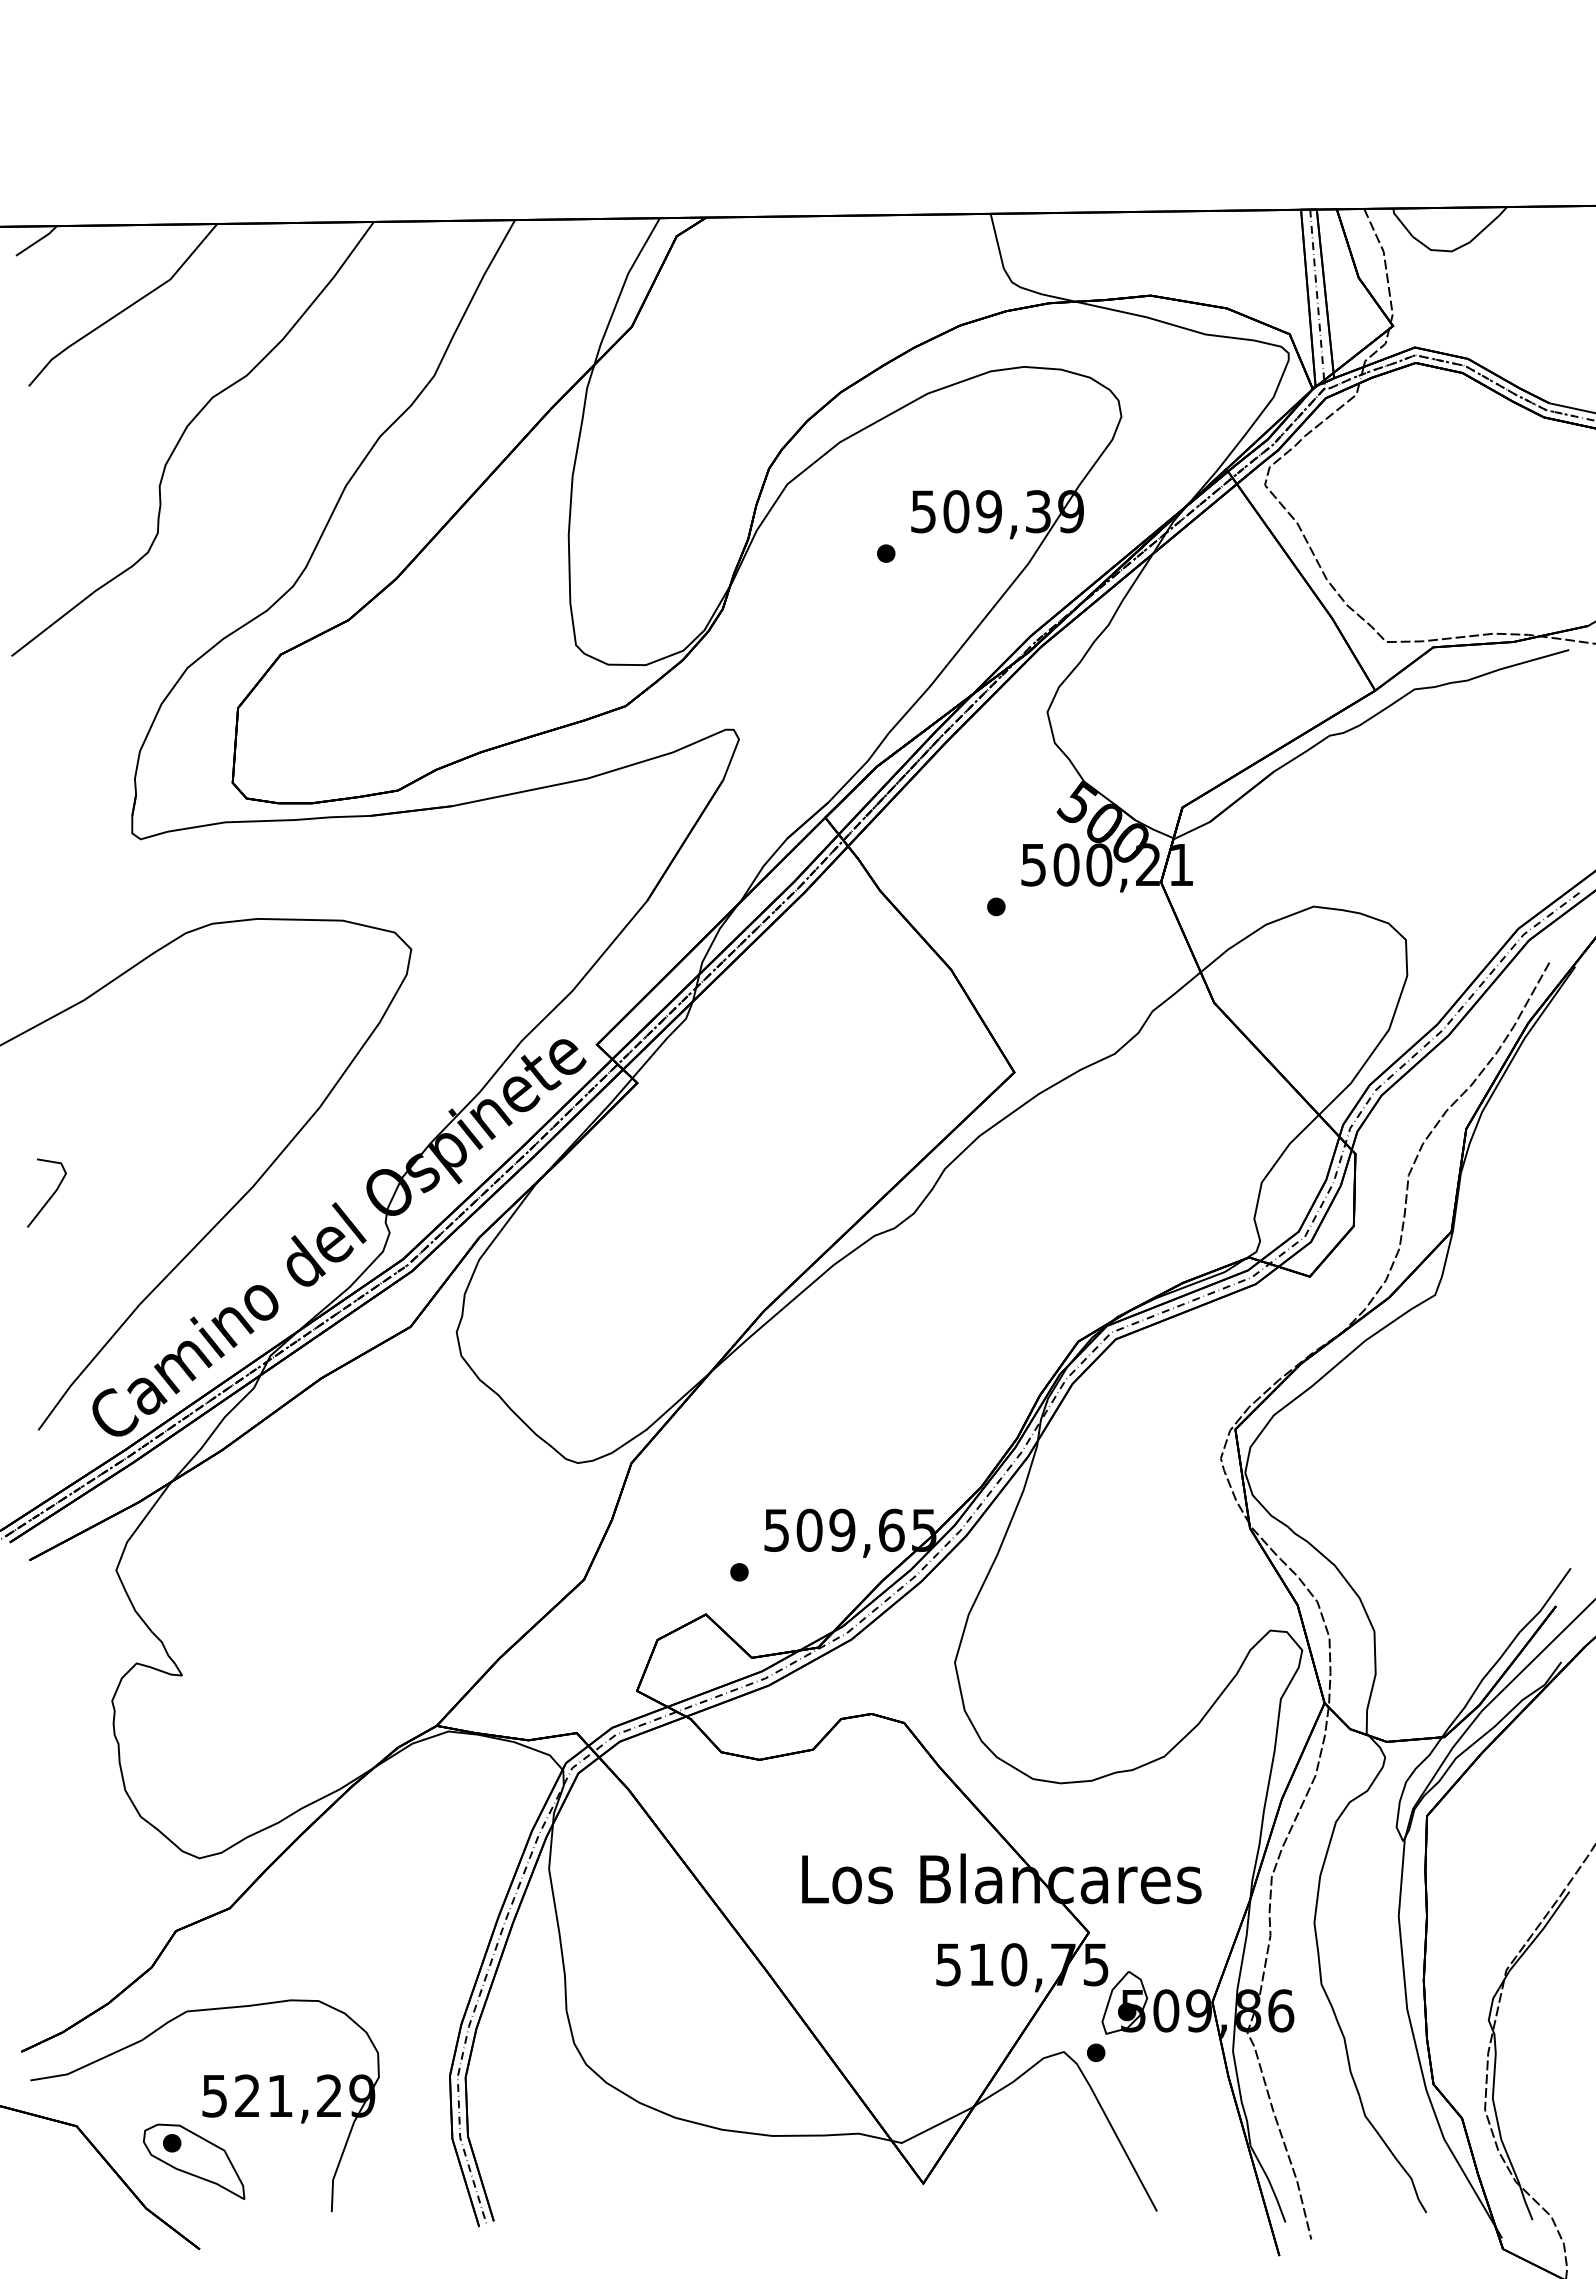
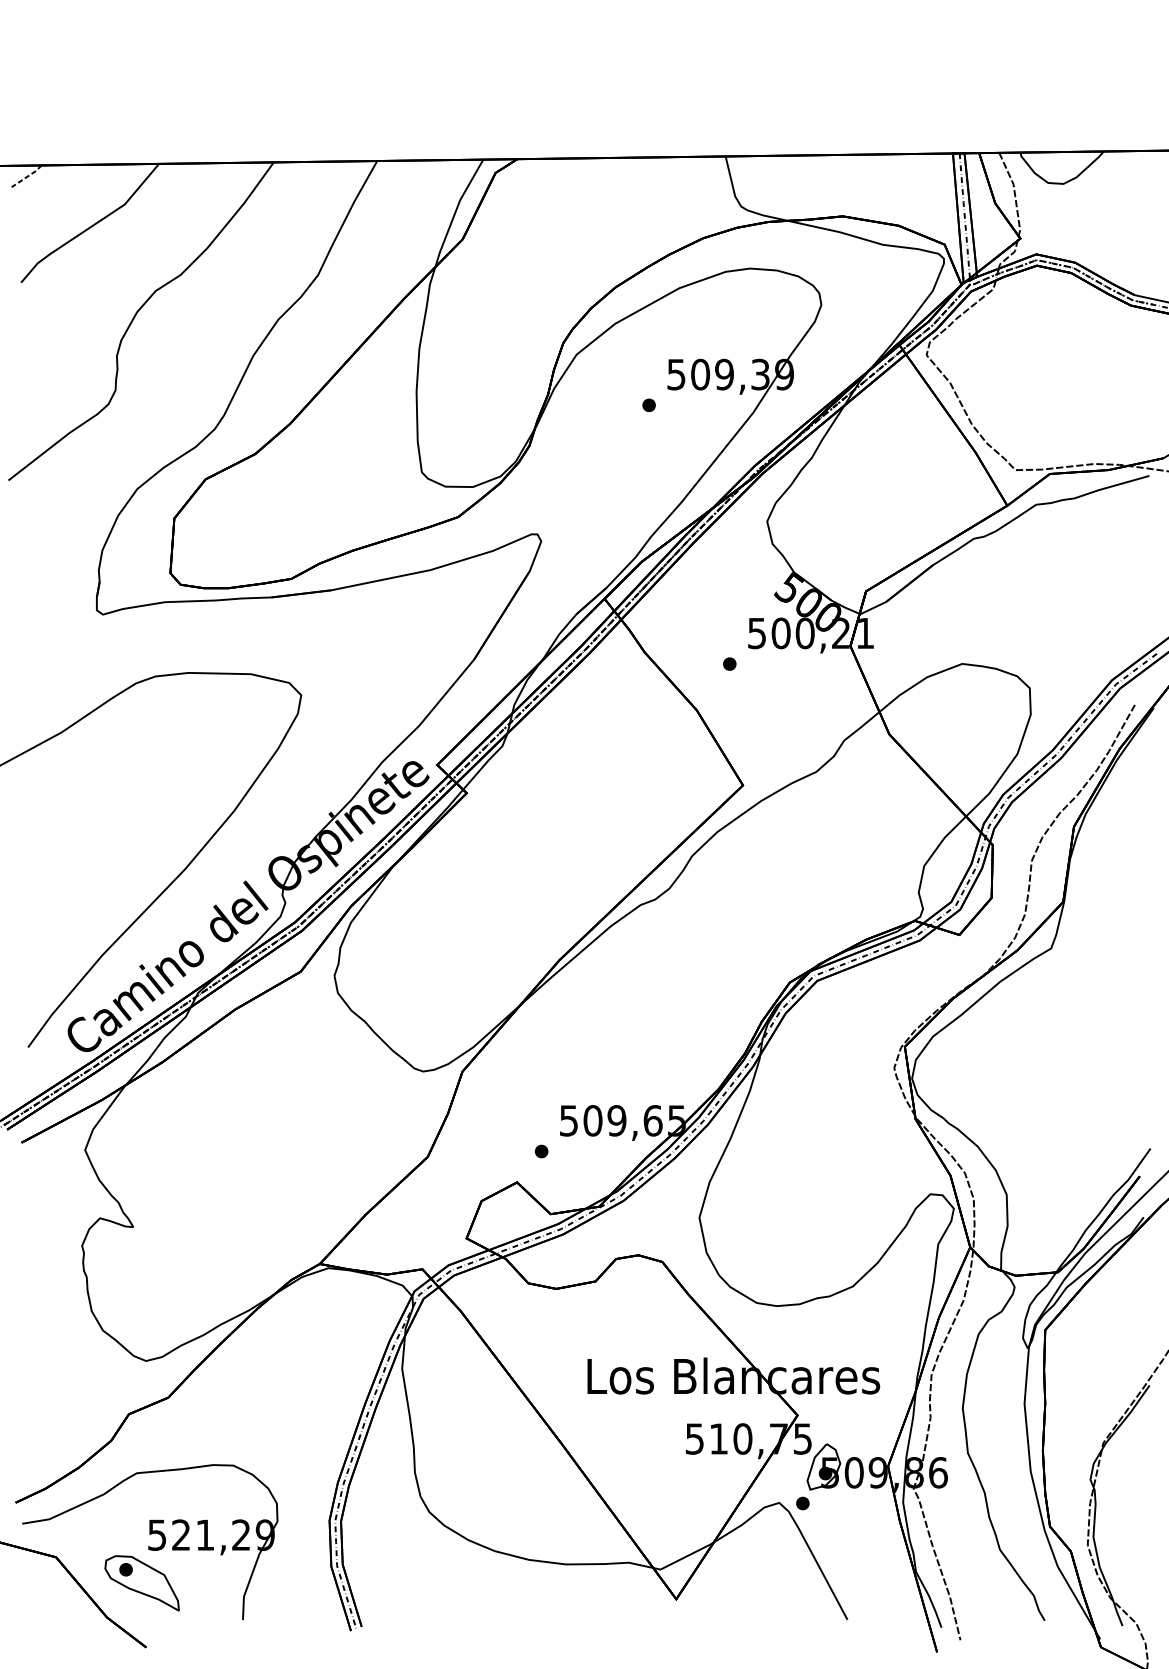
line: (37, 241) -> (27, 176), solid -> dashed
line: (50, 1196) -> (36, 876), removed

